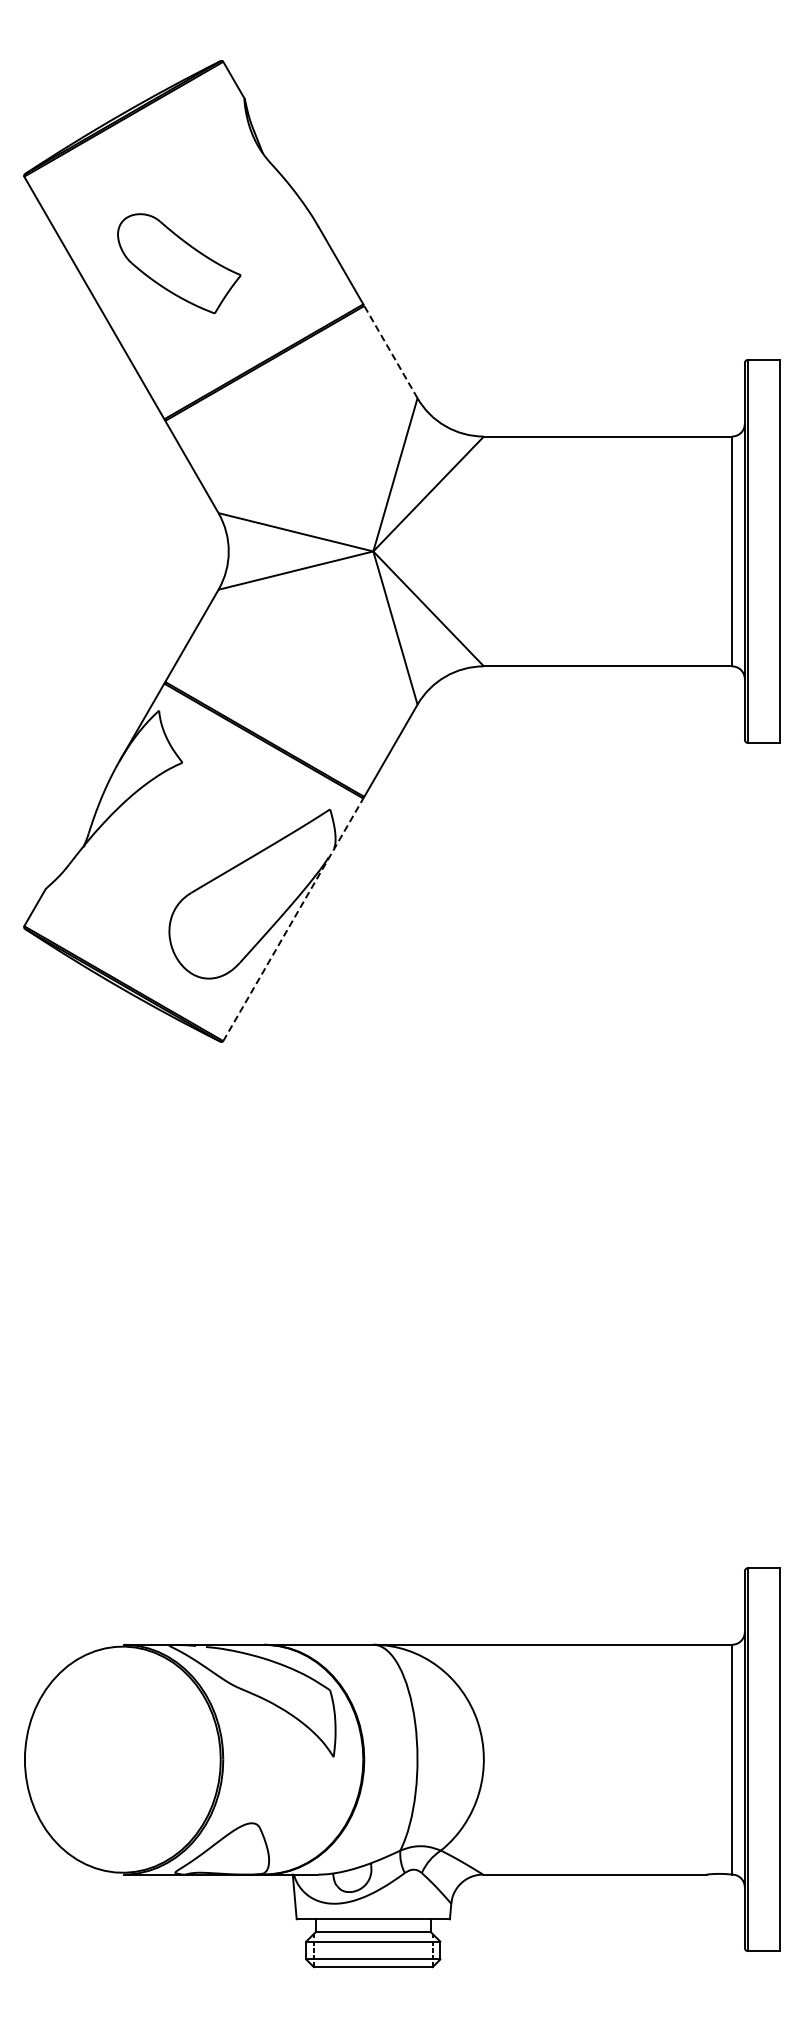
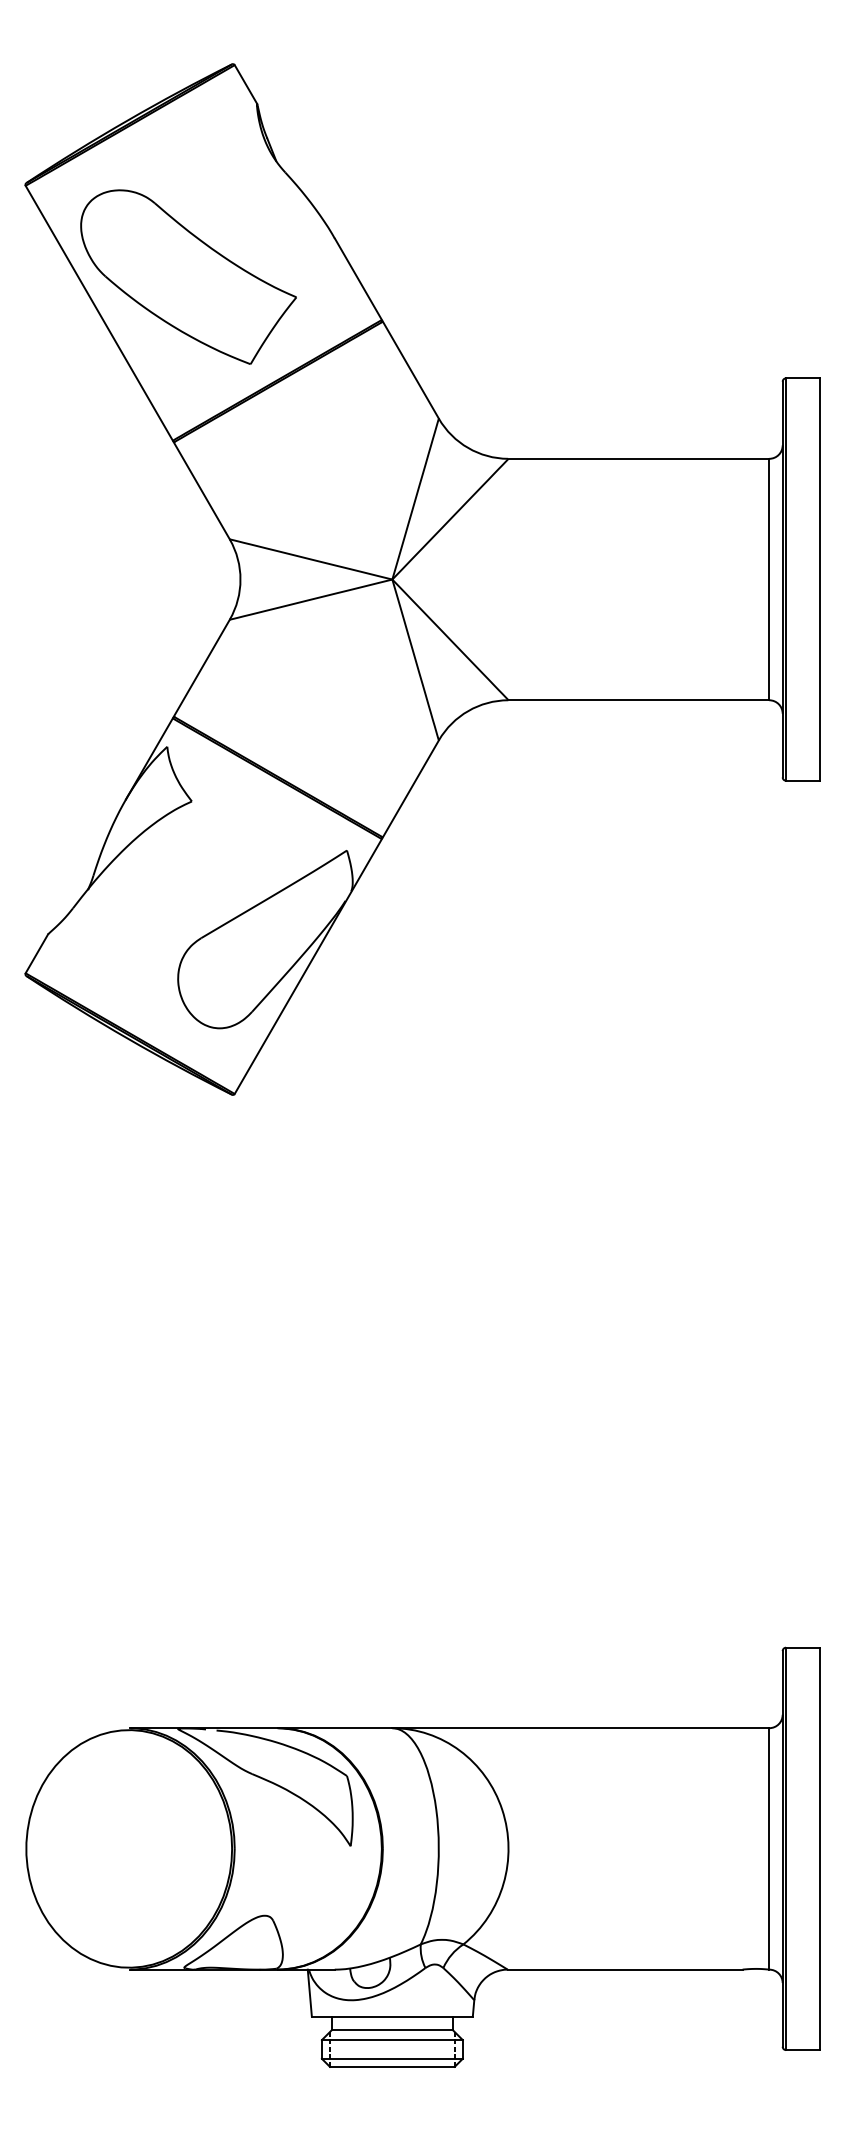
part: (179, 263) -> (188, 277), size x1.67
line: (390, 351) -> (410, 369), dashed -> solid
line: (293, 919) -> (308, 966), dashed -> solid

